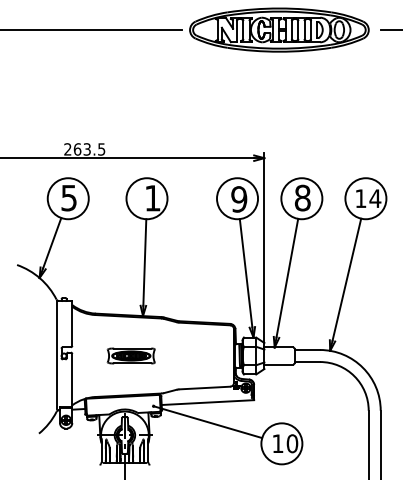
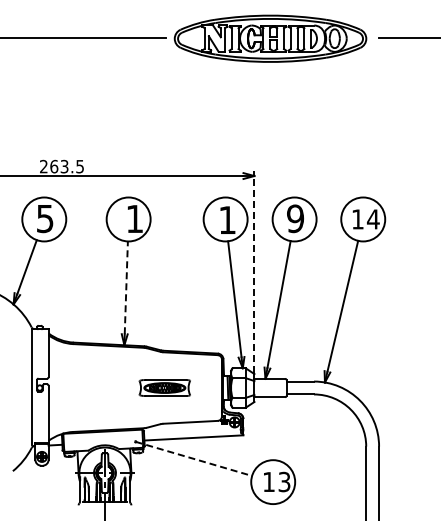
text: (302, 197) -> (295, 218), 8 -> 9
text: (239, 198) -> (227, 219), 9 -> 1
line: (264, 247) -> (254, 271), solid -> dashed
line: (144, 262) -> (126, 287), solid -> dashed
part: (130, 355) -> (164, 387), moved
line: (207, 421) -> (193, 458), solid -> dashed
text: (292, 443) -> (284, 481), 10 -> 13

